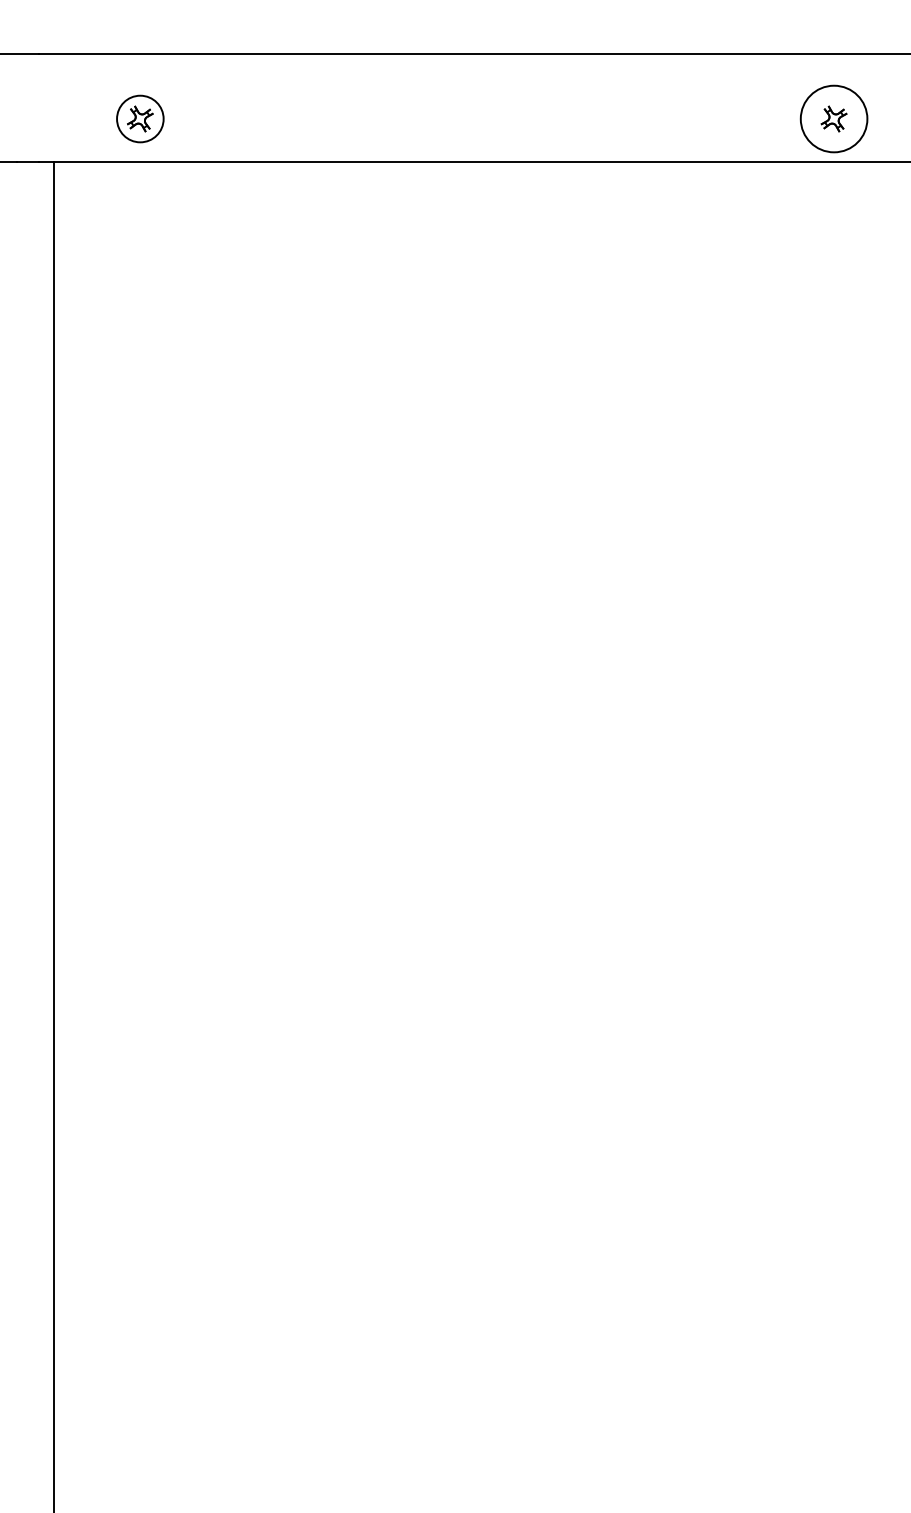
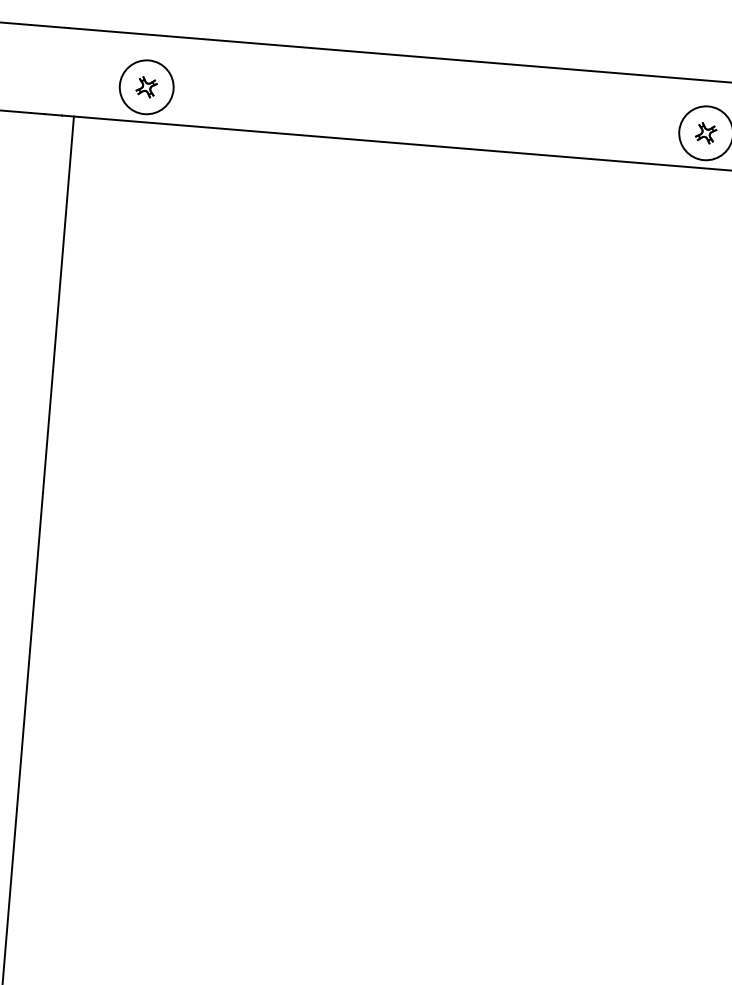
circle: (140, 118) -> (146, 86), size x1.43

